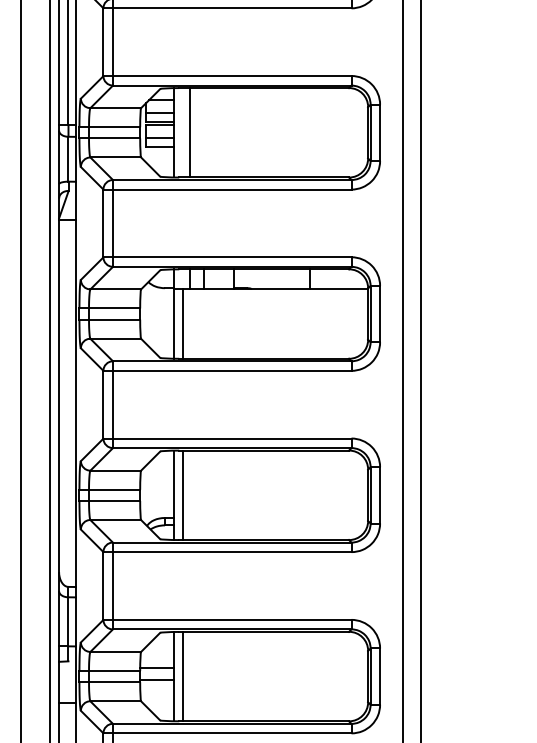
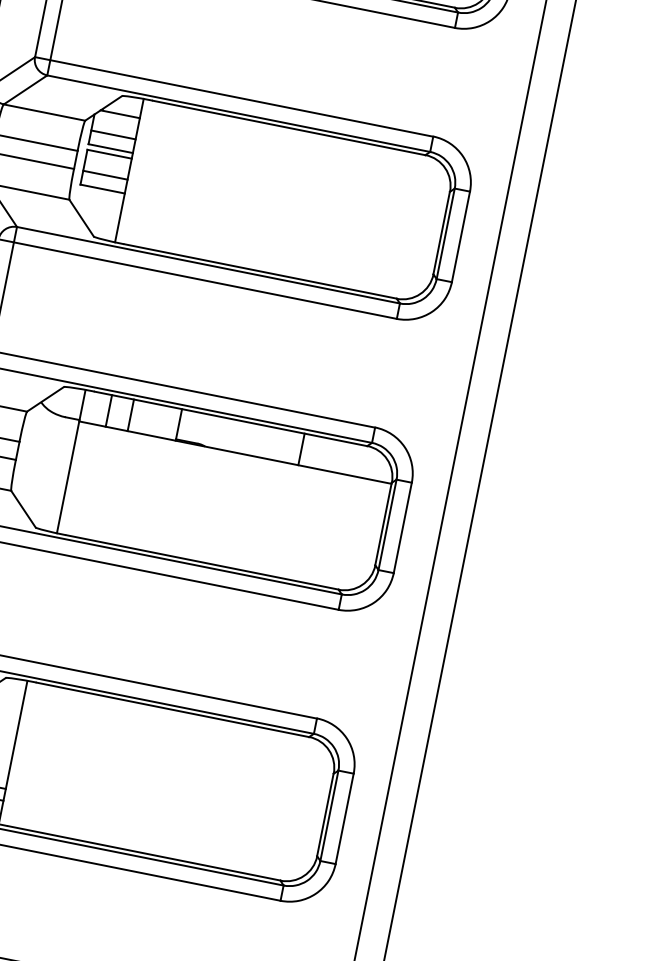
line: (190, 132) -> (156, 175), removed
line: (182, 323) -> (82, 479), removed
line: (182, 495) -> (27, 755), removed

